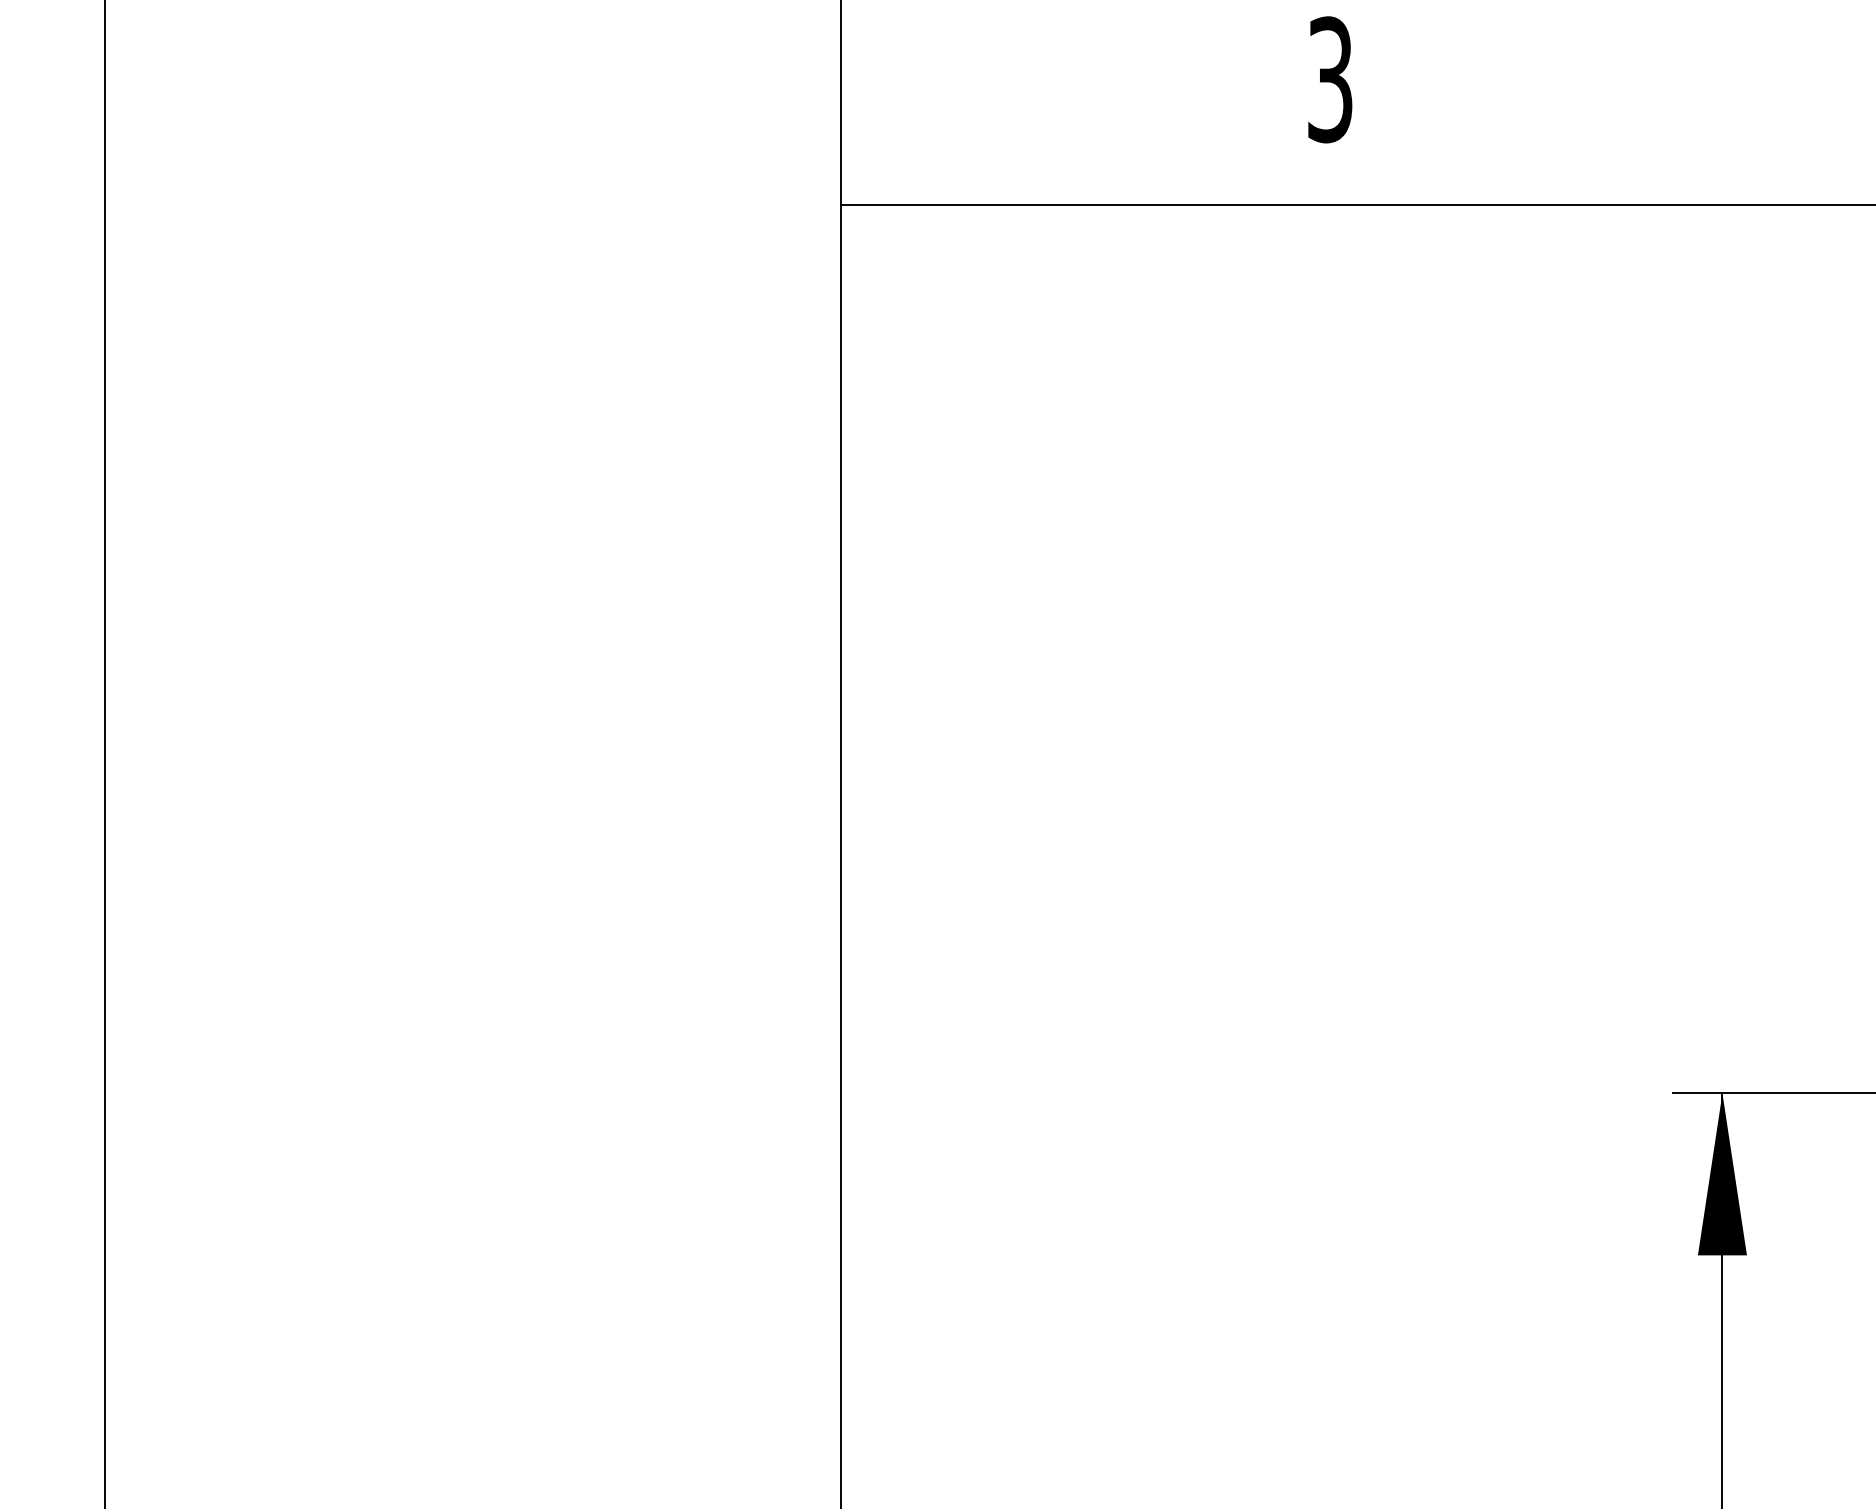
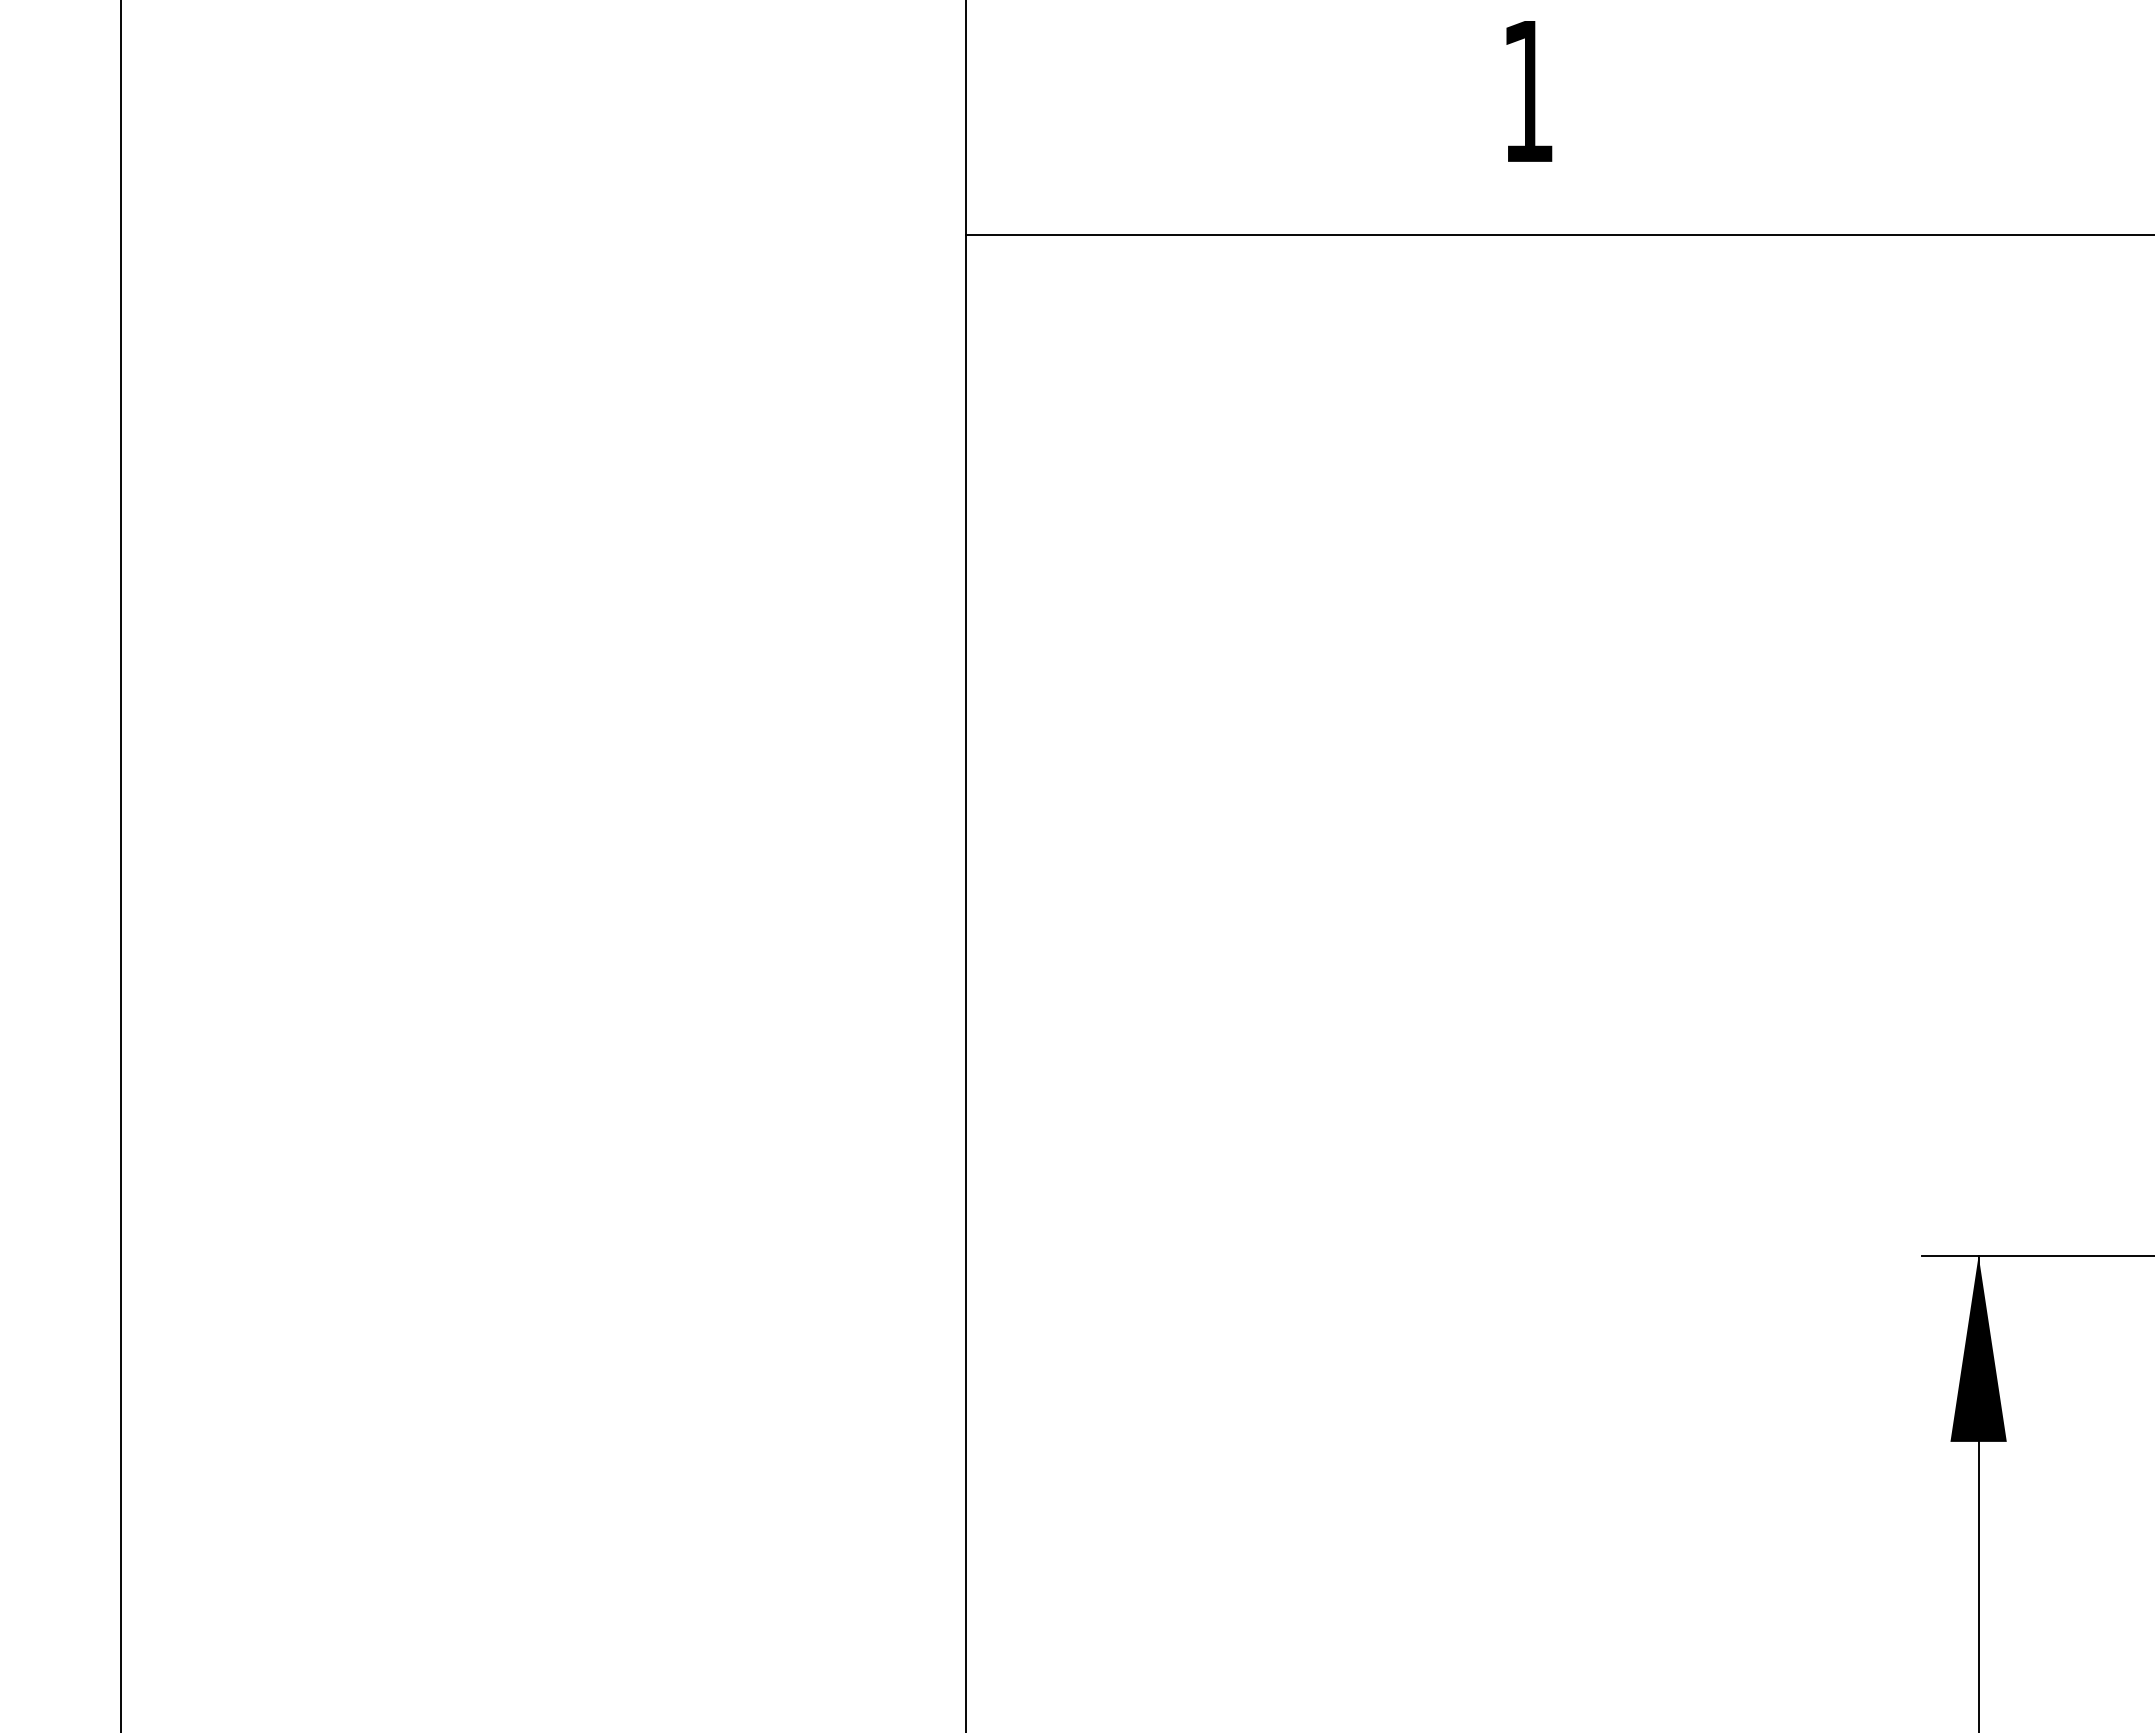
text: (1330, 79) -> (1528, 91), 3 -> 1

